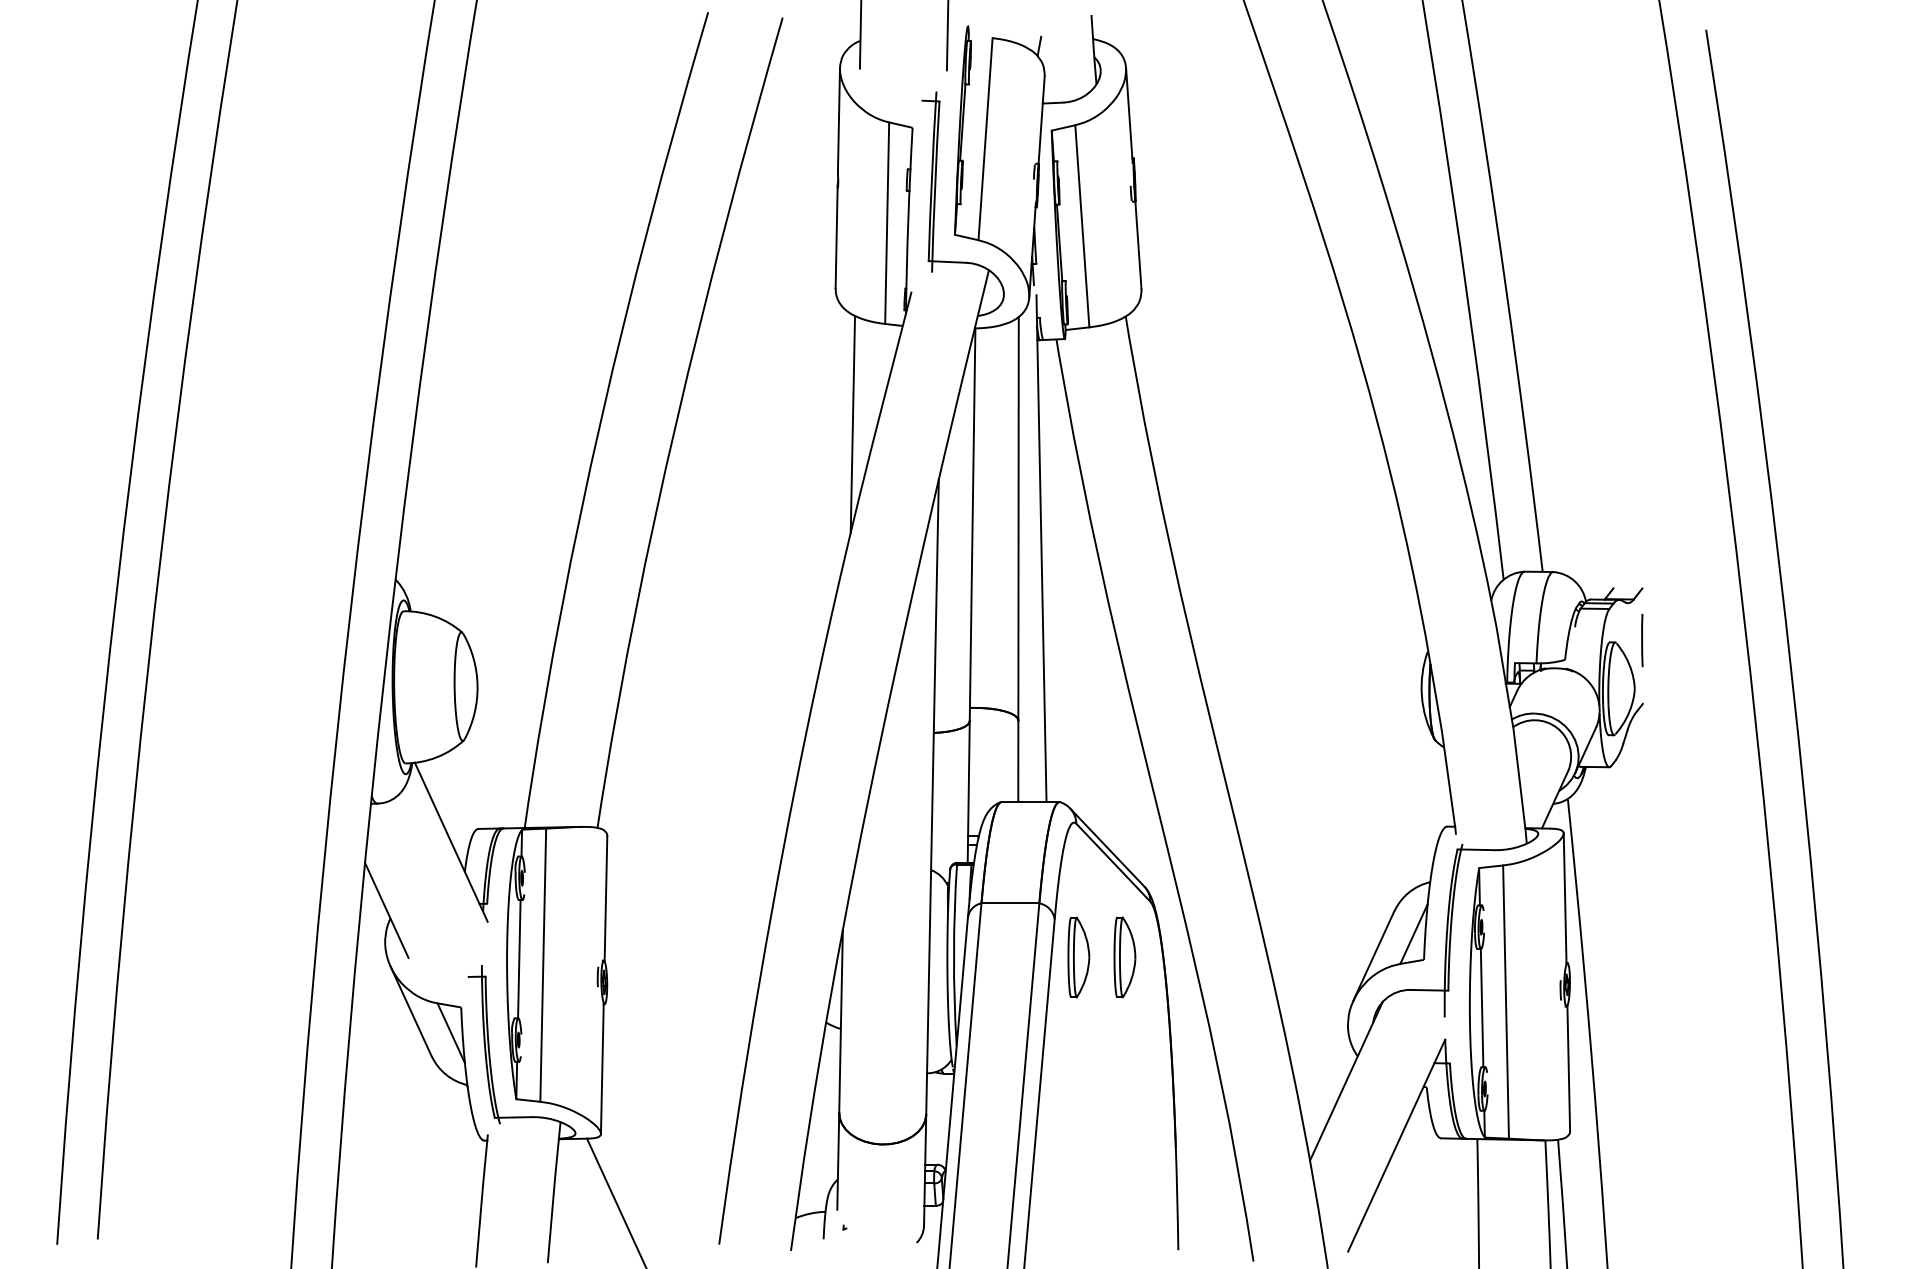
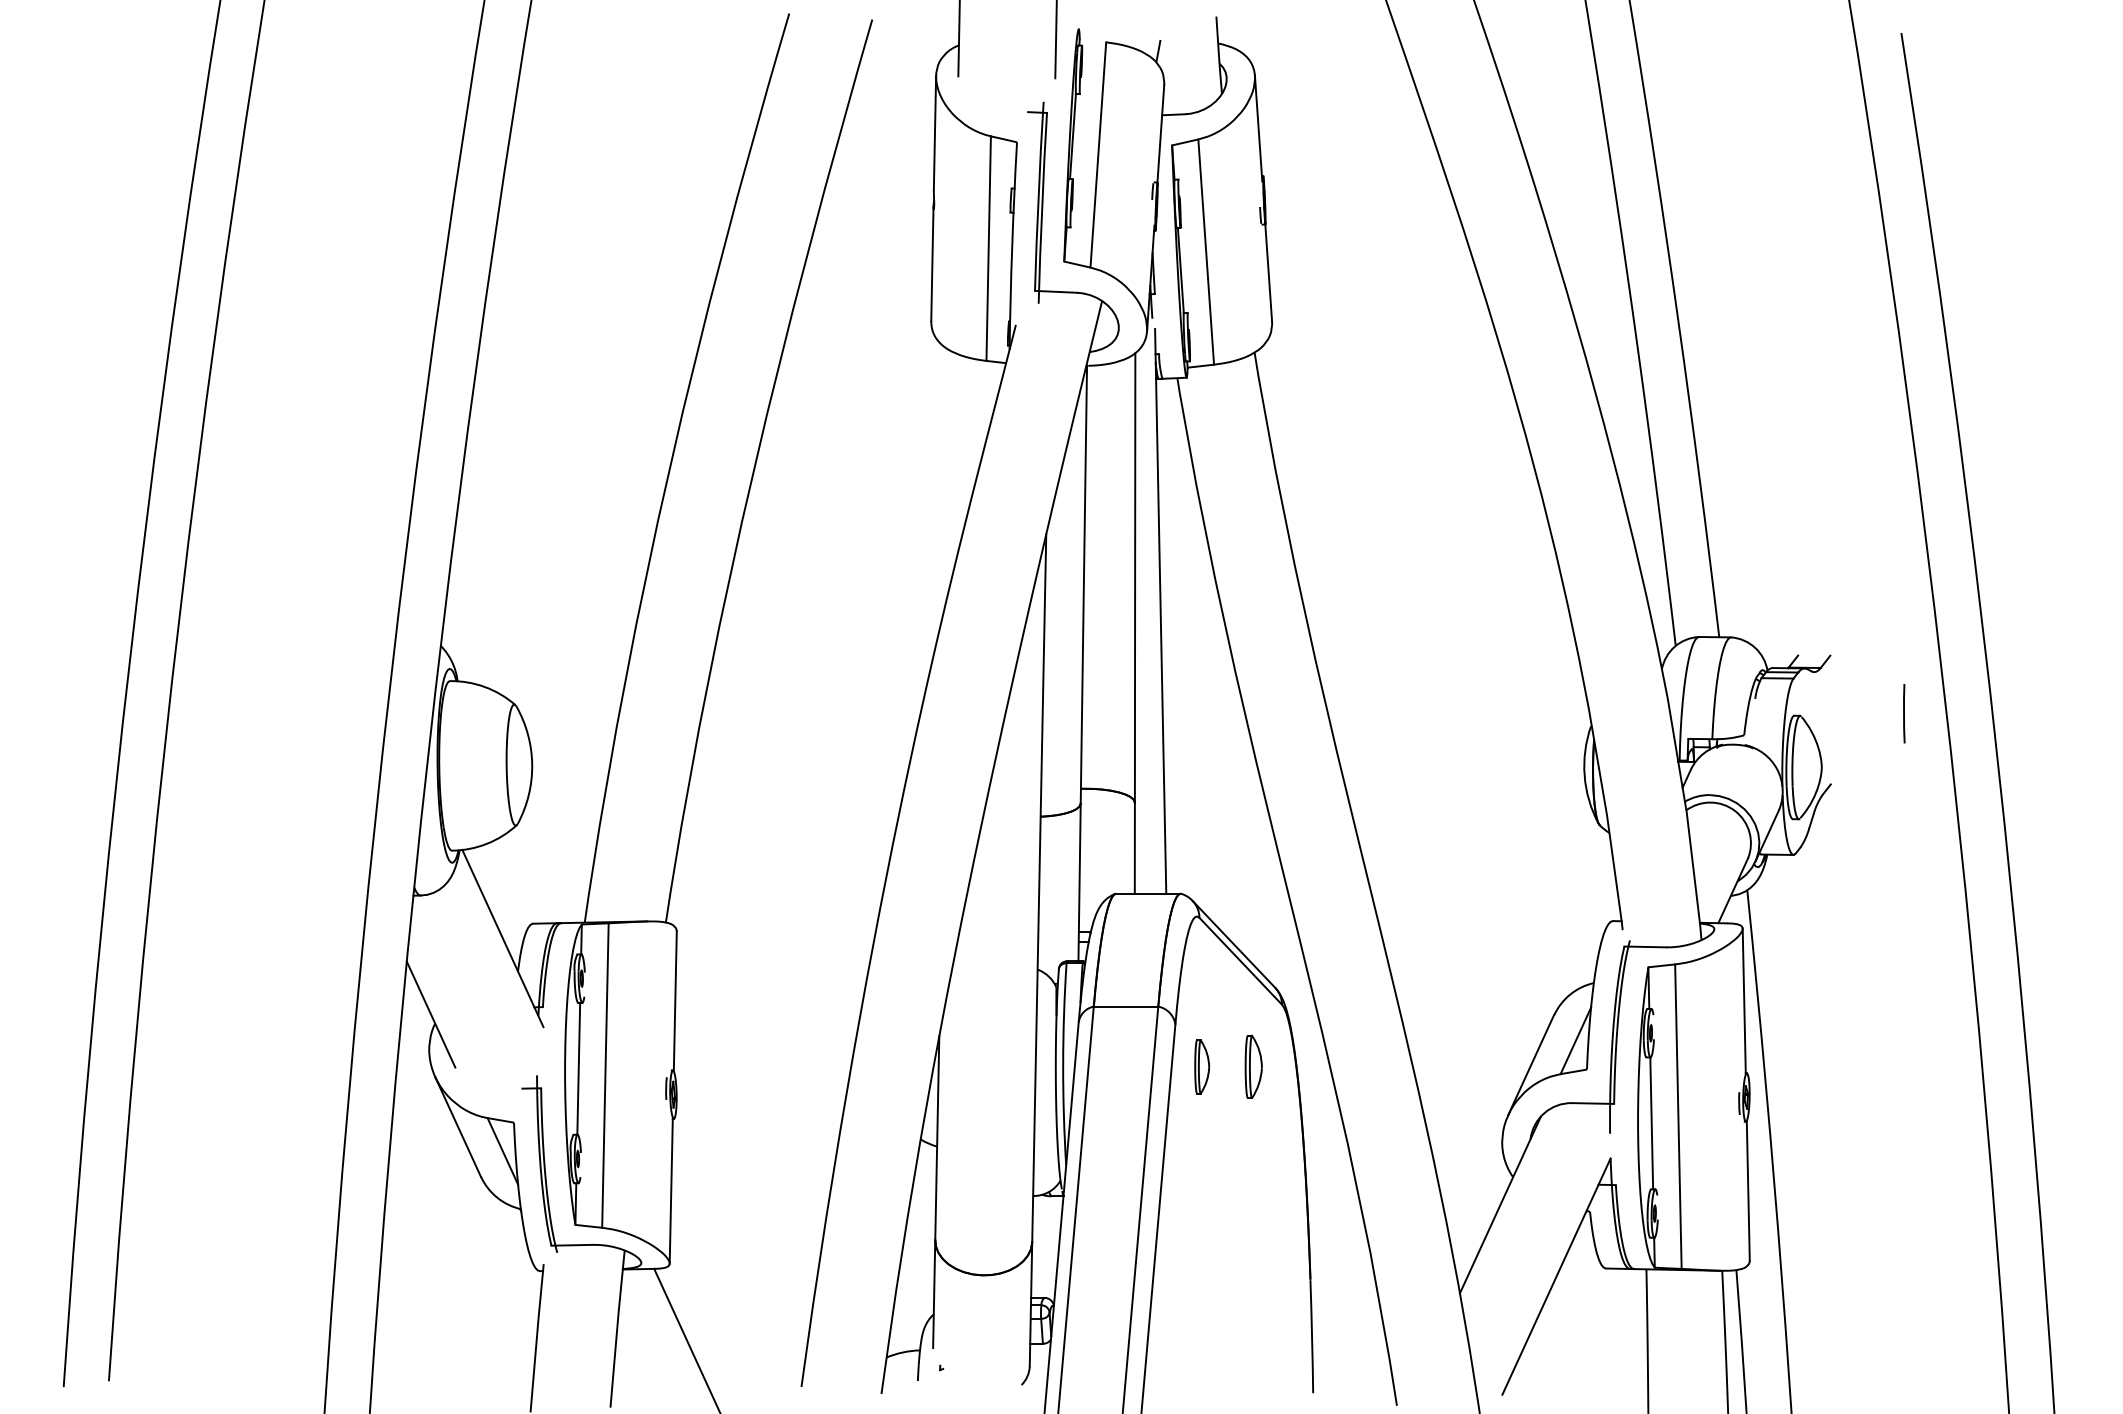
line: (852, 424) -> (950, 472), removed
line: (1642, 640) -> (1904, 713), moved
part: (1078, 957) -> (1201, 1066), size x0.6
part: (1124, 957) -> (1253, 1066), size x0.7

